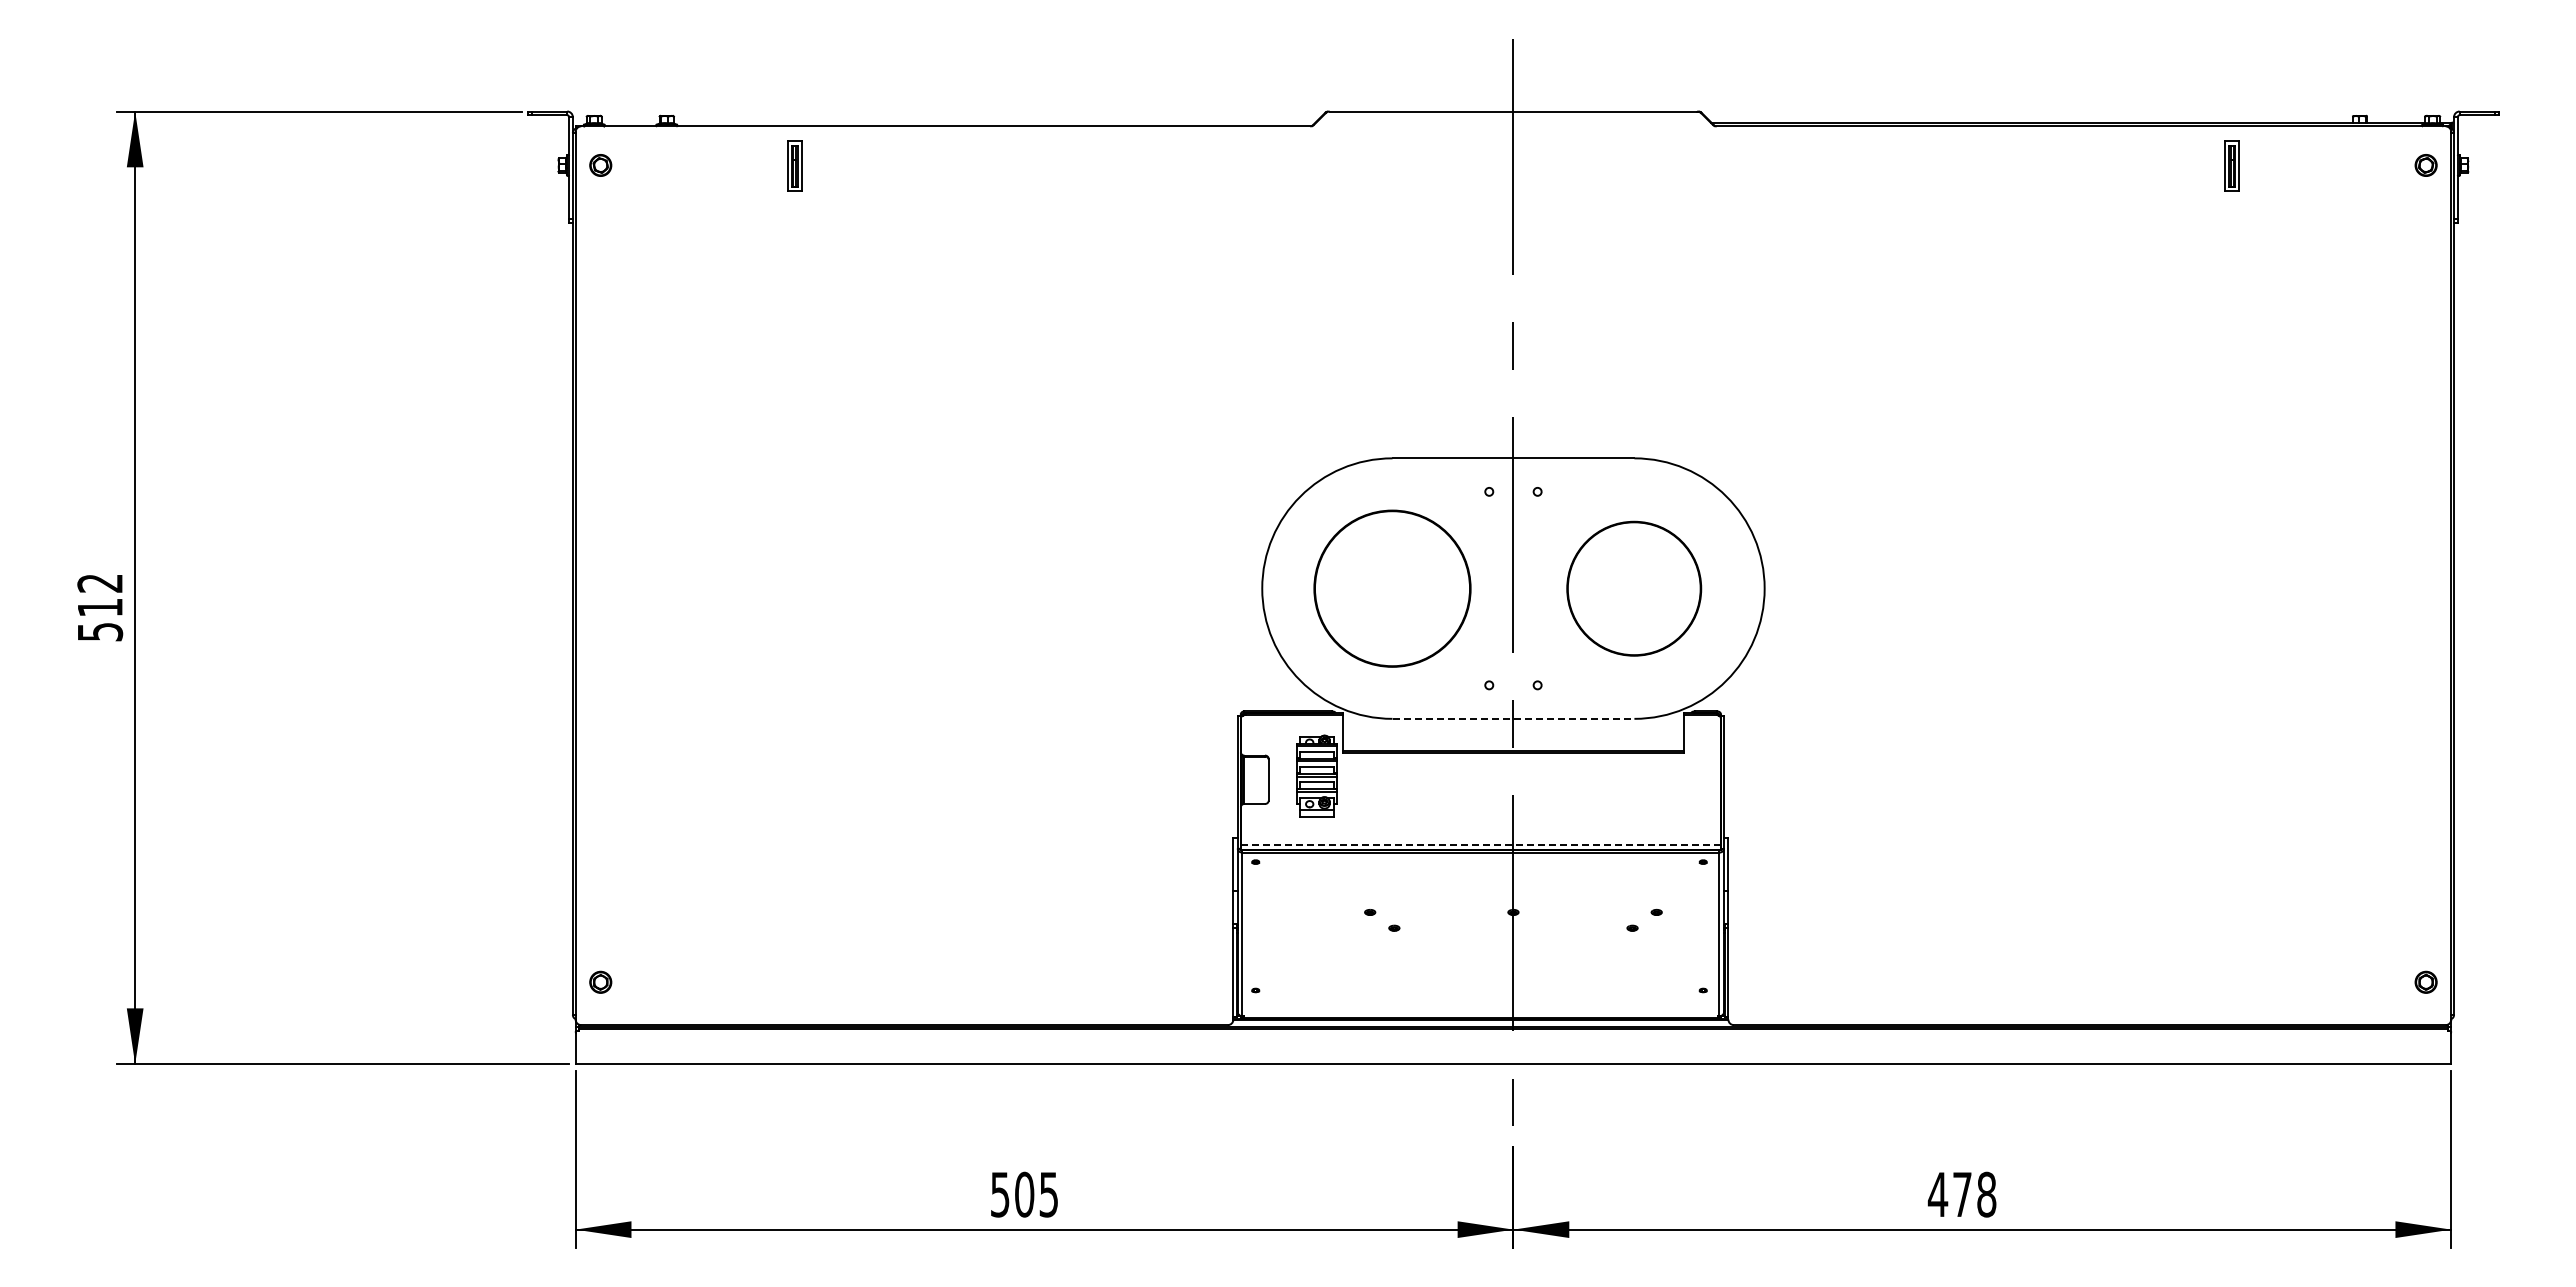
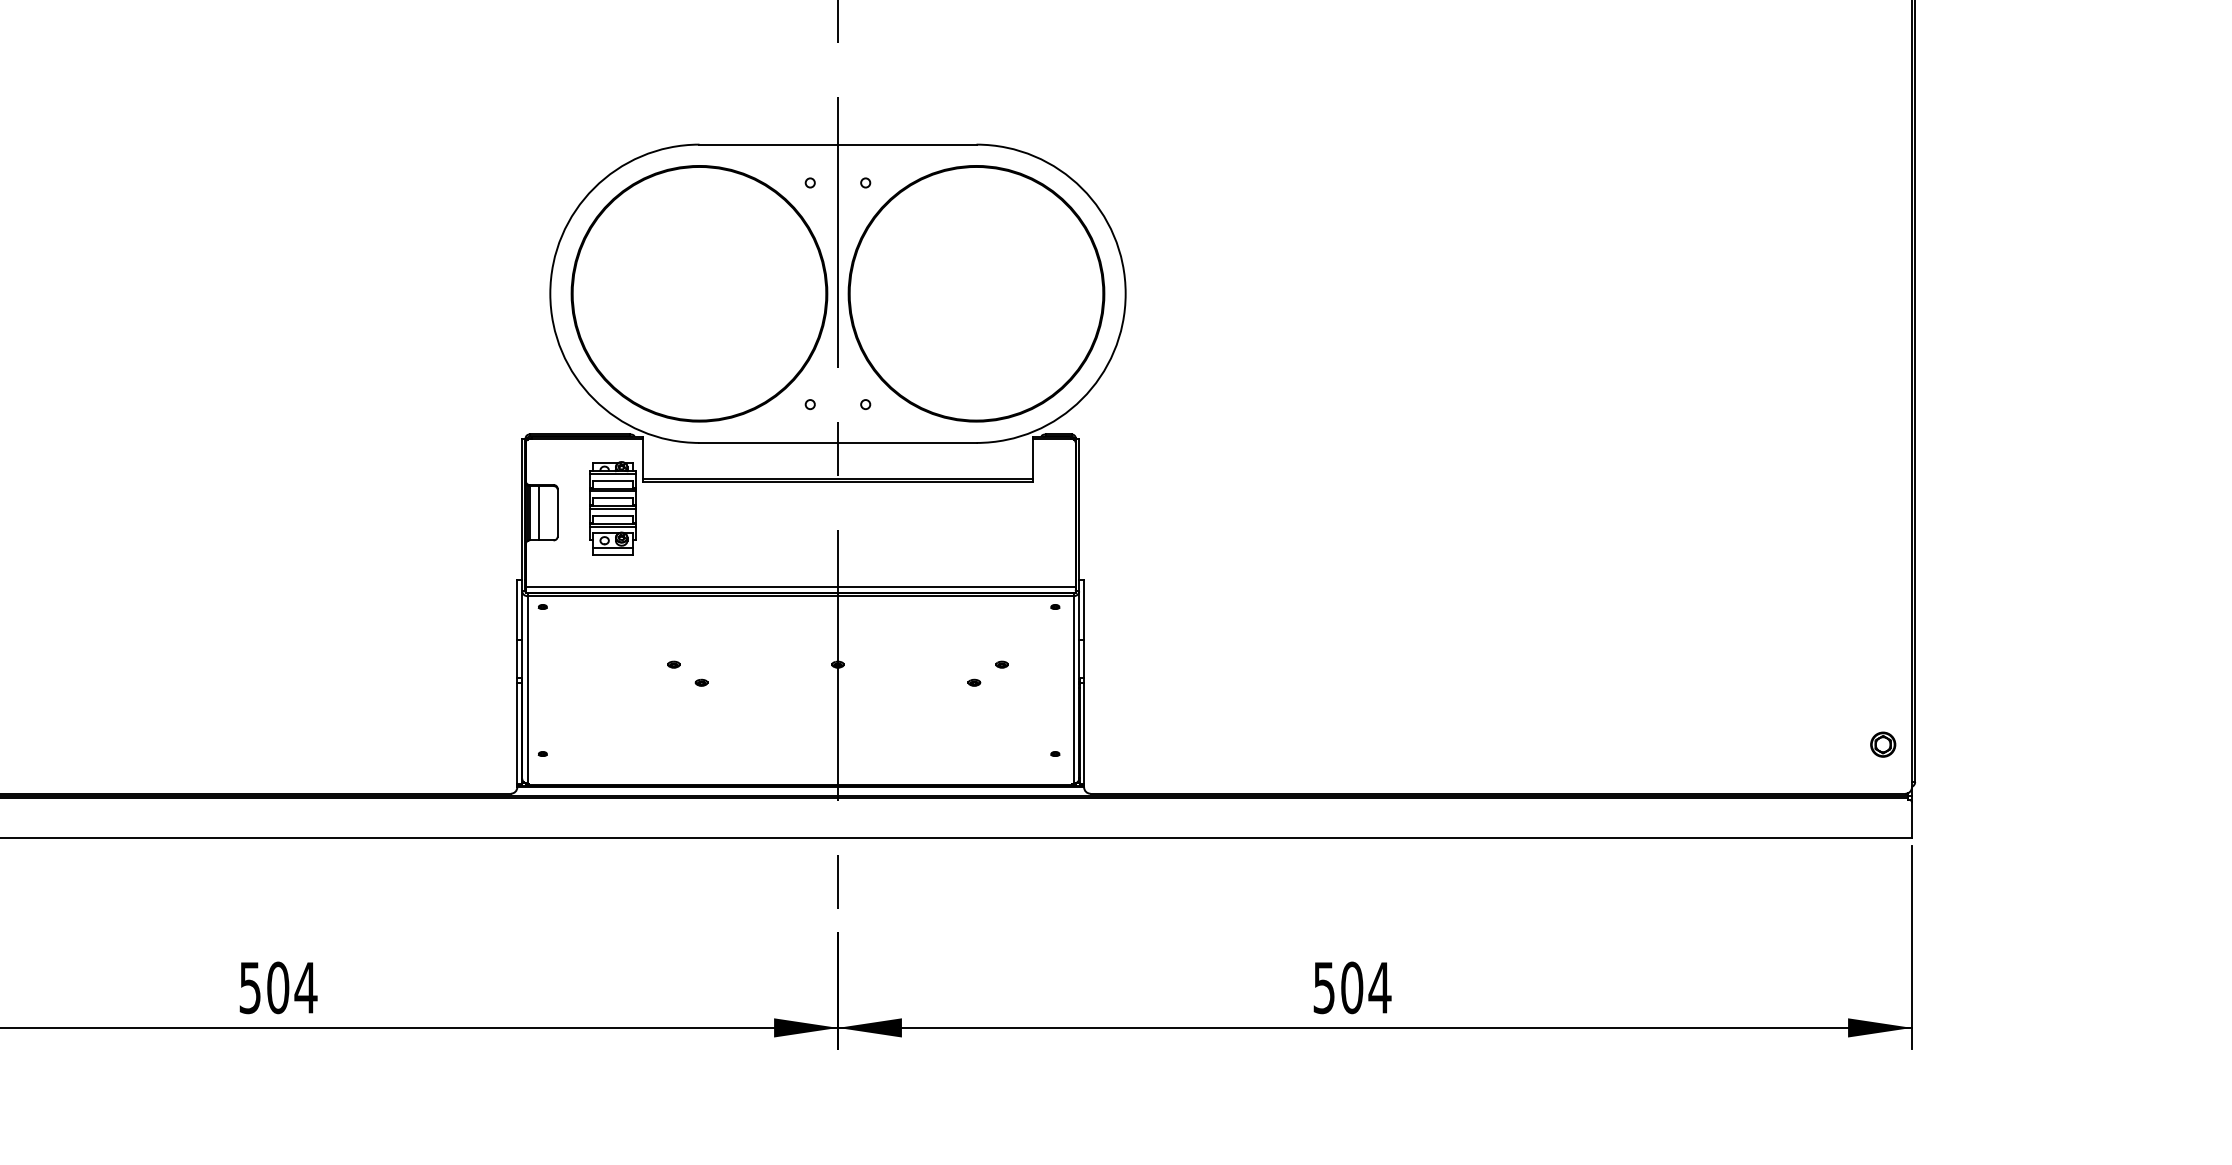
circle: (1392, 588) -> (699, 293), size x1.43
part: (1633, 588) -> (975, 293), size x1.67
line: (1513, 718) -> (838, 442), dashed -> solid
line: (1252, 779) -> (539, 512), added
line: (1481, 845) -> (801, 587), dashed -> solid
text: (1048, 1194) -> (305, 987), 505 -> 504
text: (1961, 1194) -> (1351, 987), 478 -> 504

